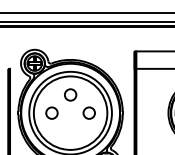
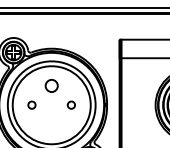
circle: (51, 112) -> (31, 104), size x0.6
circle: (88, 112) -> (70, 104), size x0.6

